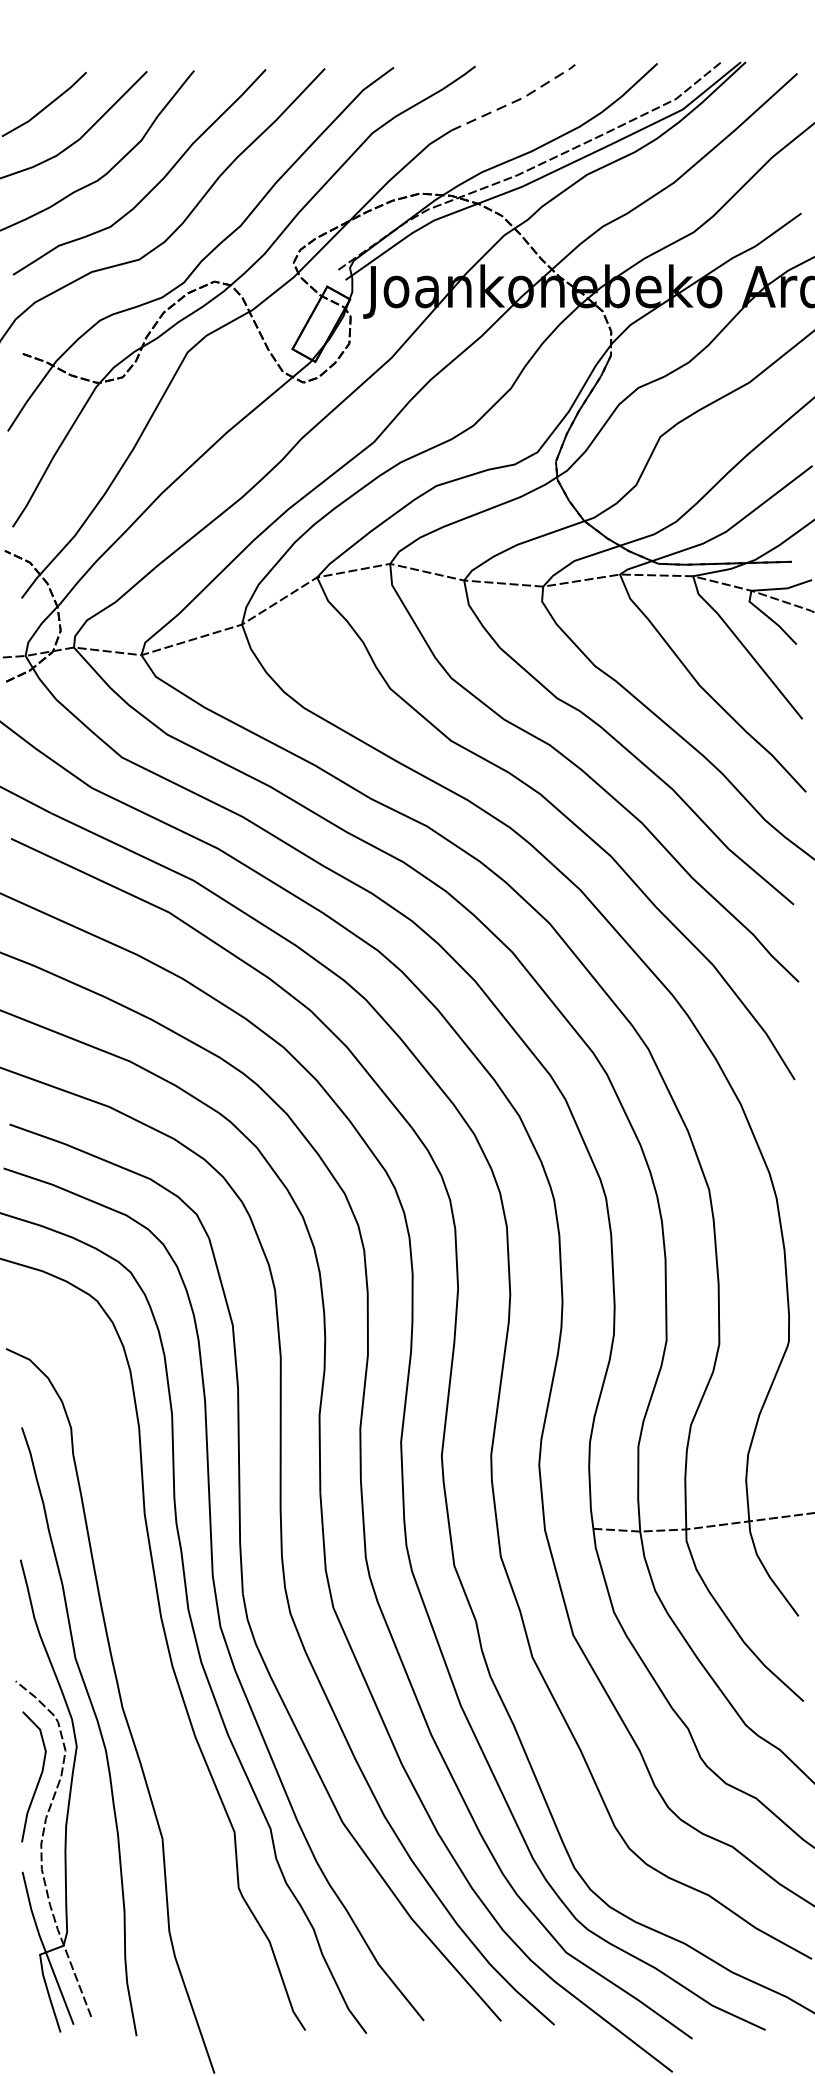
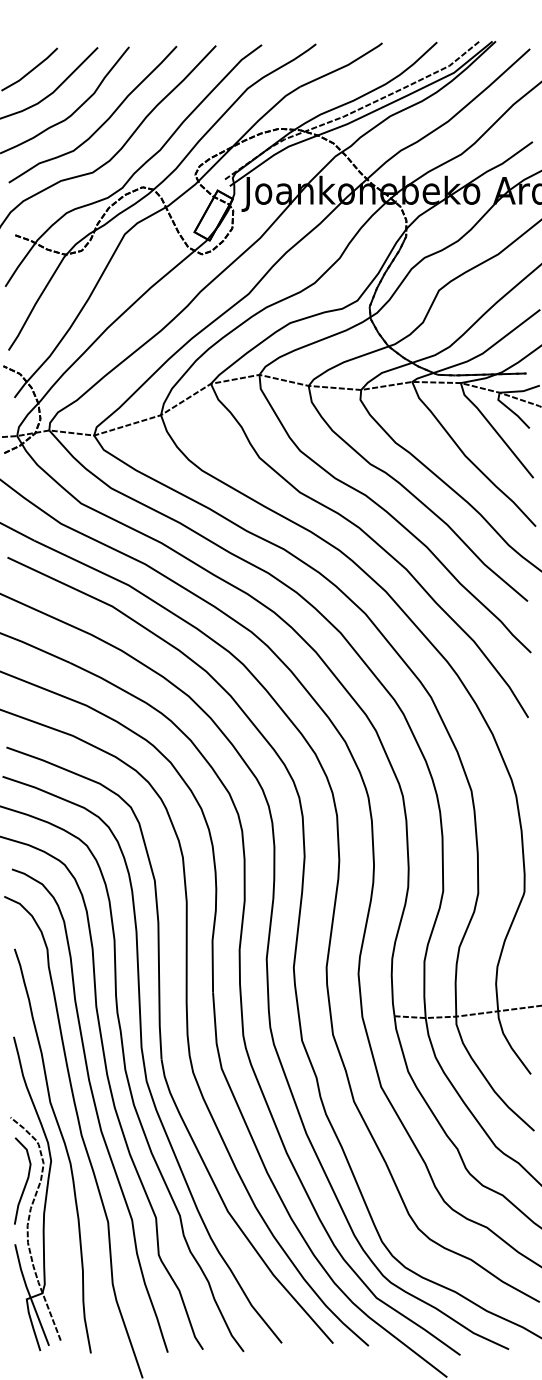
line: (518, 99) -> (344, 66), dashed -> solid
curve: (141, 1666) -> (94, 1107), added

